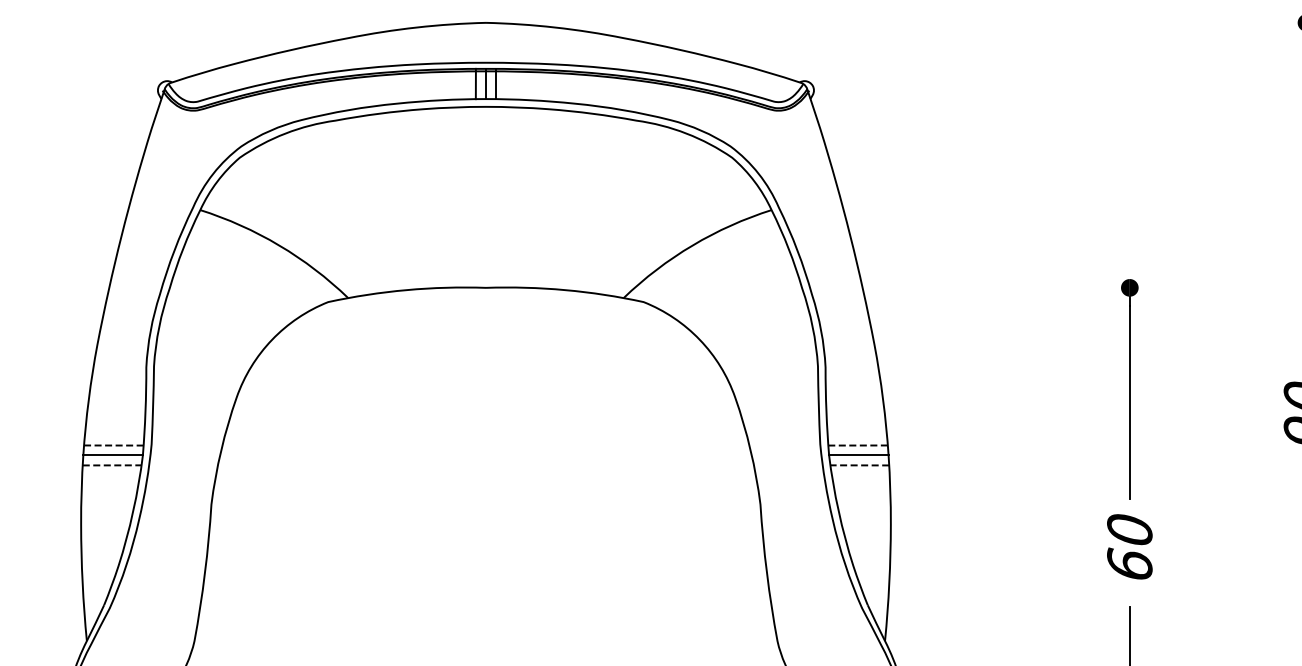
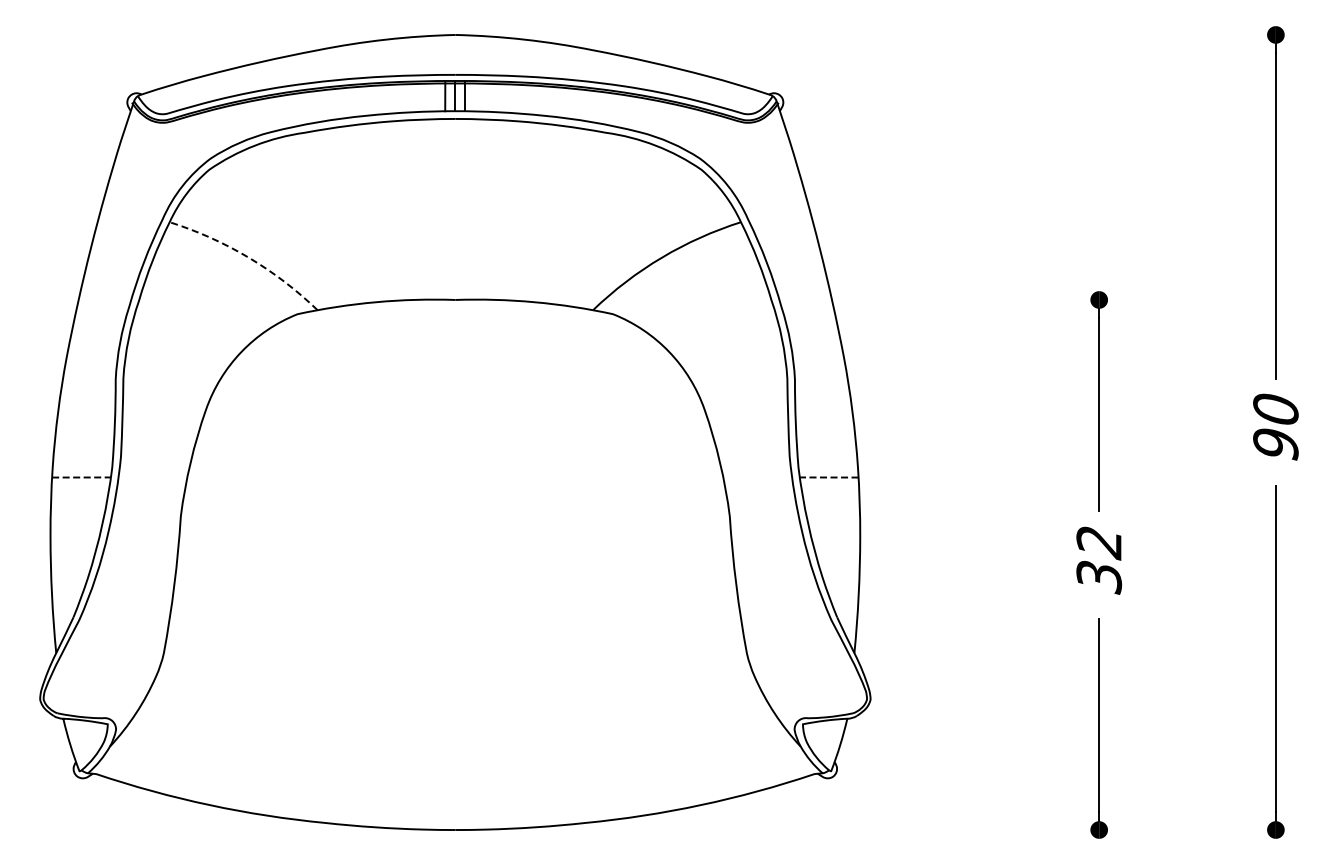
arc: (279, 245) -> (248, 257), solid -> dashed
line: (114, 445) -> (83, 457), removed
line: (858, 445) -> (827, 457), removed
line: (113, 455) -> (82, 467), removed
line: (858, 455) -> (827, 467), removed
text: (1130, 548) -> (1099, 560), 60 -> 32

